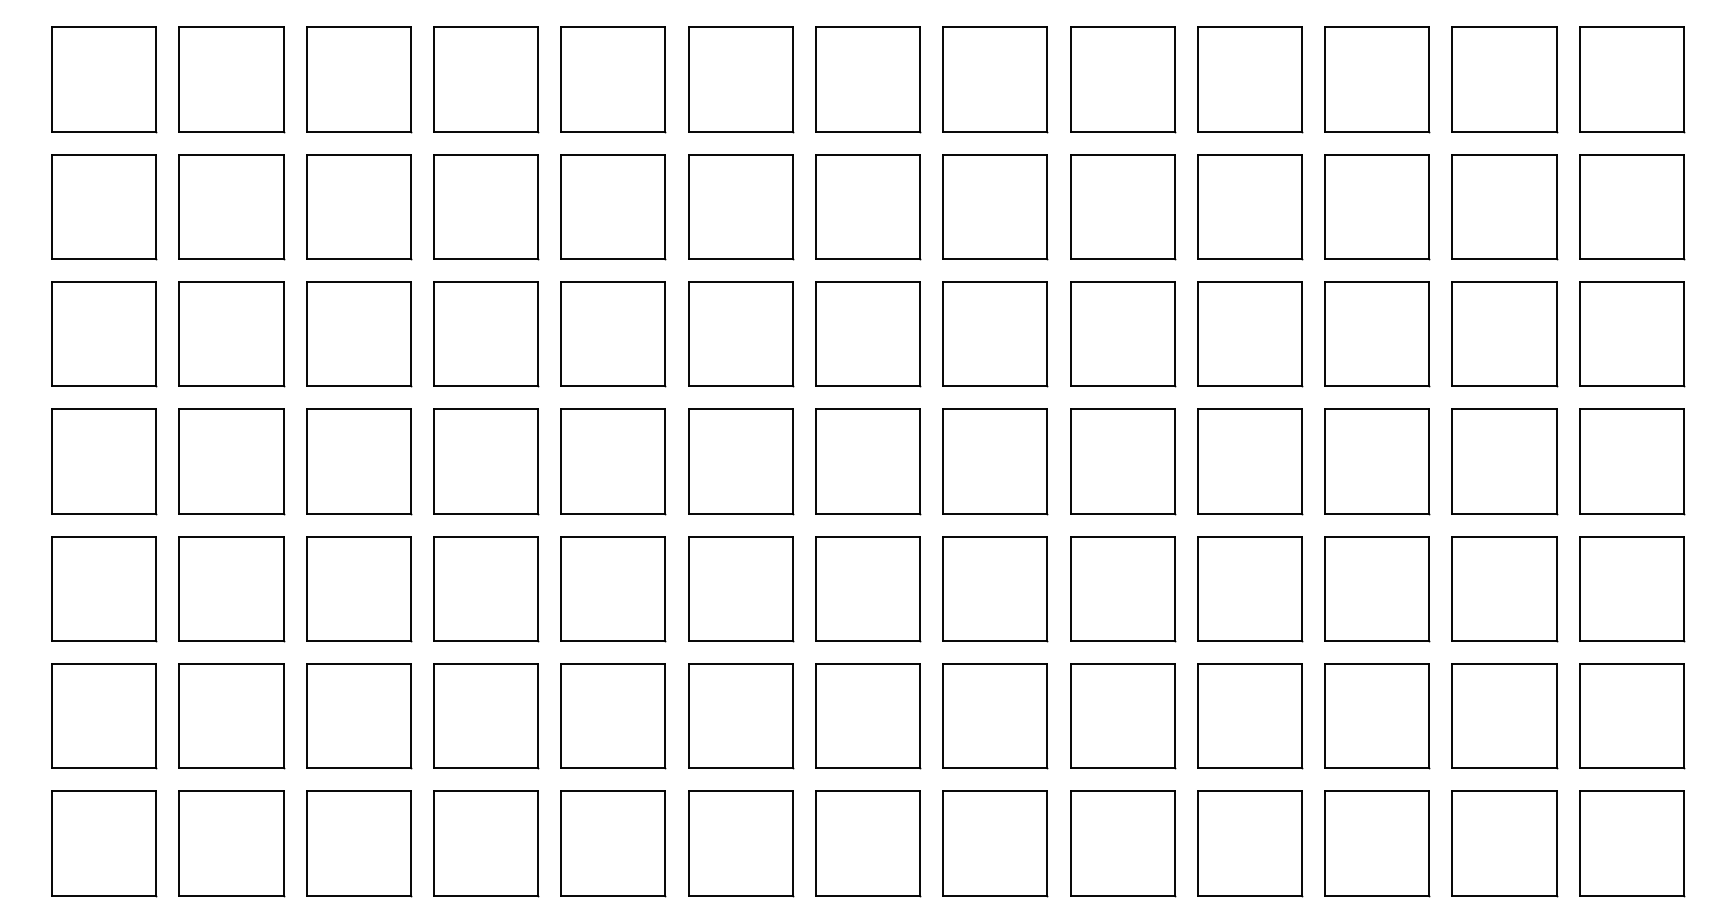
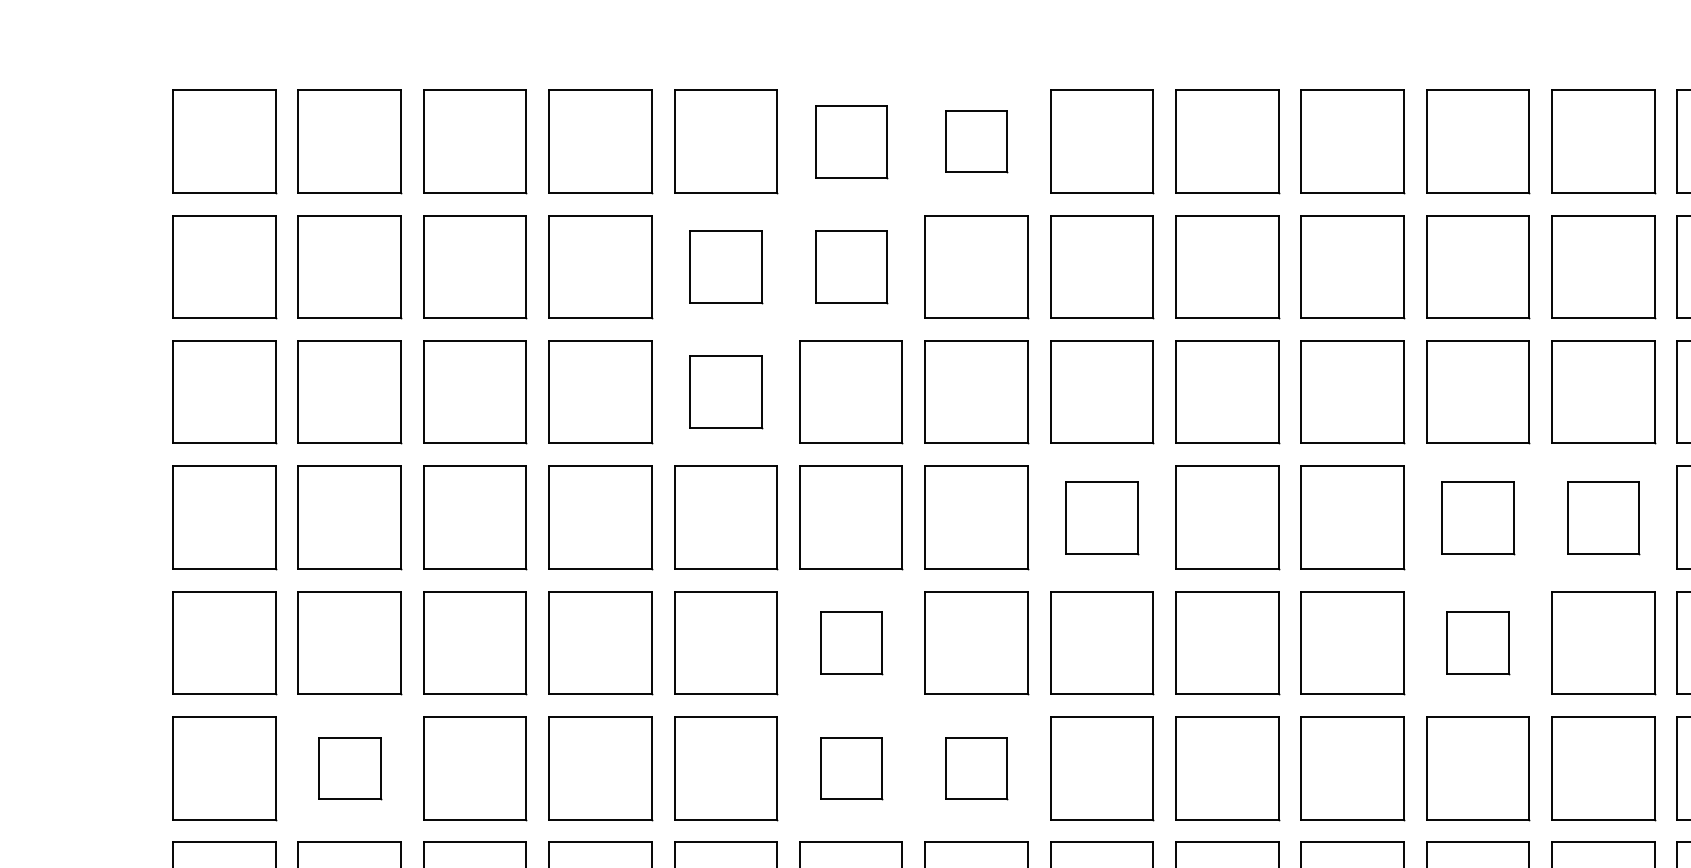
part: (741, 79) -> (851, 141), size x0.7
part: (868, 79) -> (976, 141), size x0.6
part: (613, 207) -> (725, 267), size x0.7
part: (741, 207) -> (851, 267), size x0.7
part: (613, 334) -> (725, 392), size x0.7
part: (995, 461) -> (1102, 517), size x0.7
part: (1377, 461) -> (1478, 517), size x0.7
part: (1504, 461) -> (1603, 517), size x0.7
part: (741, 589) -> (851, 643), size x0.6
part: (1377, 589) -> (1478, 643), size x0.6
part: (231, 716) -> (349, 768), size x0.6
part: (741, 716) -> (851, 768), size x0.6
part: (868, 716) -> (976, 768), size x0.6

